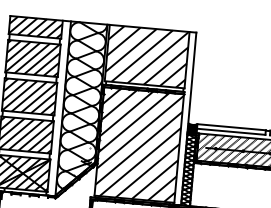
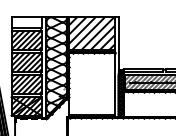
hatch: (35, 27) -> (26, 22), removed
hatch: (138, 145) -> (91, 84), removed

